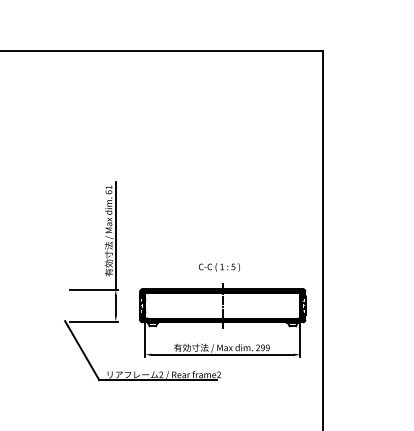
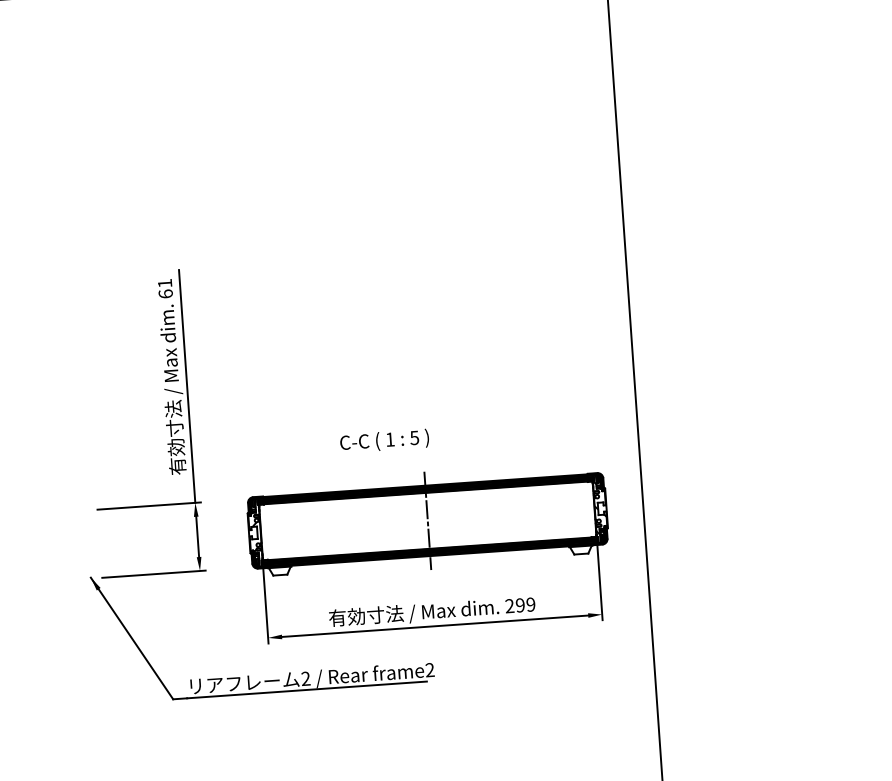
text: (218, 267) -> (382, 441), moved

